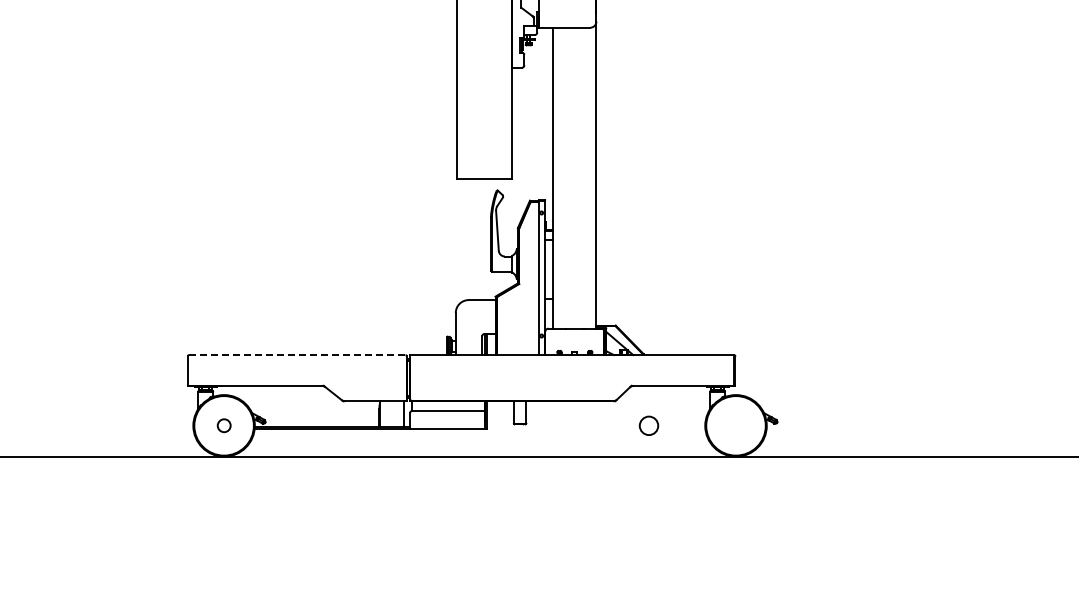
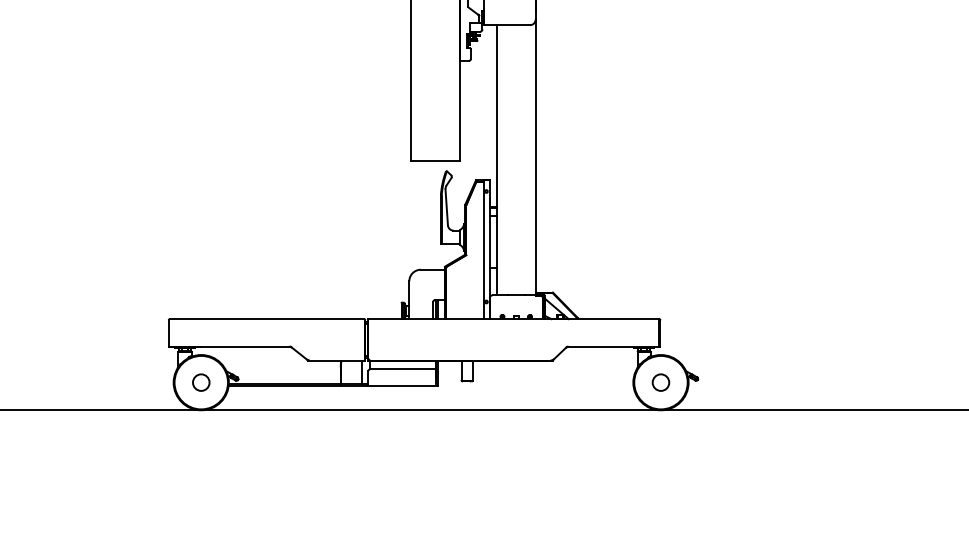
line: (297, 355) -> (267, 319), dashed -> solid
circle: (224, 425) -> (201, 382), size x1.43
circle: (648, 425) -> (660, 382), moved

